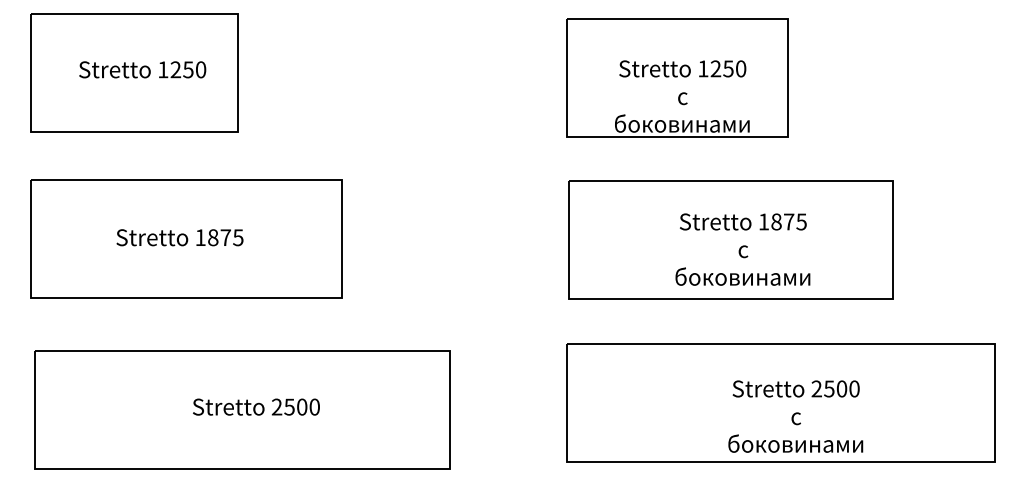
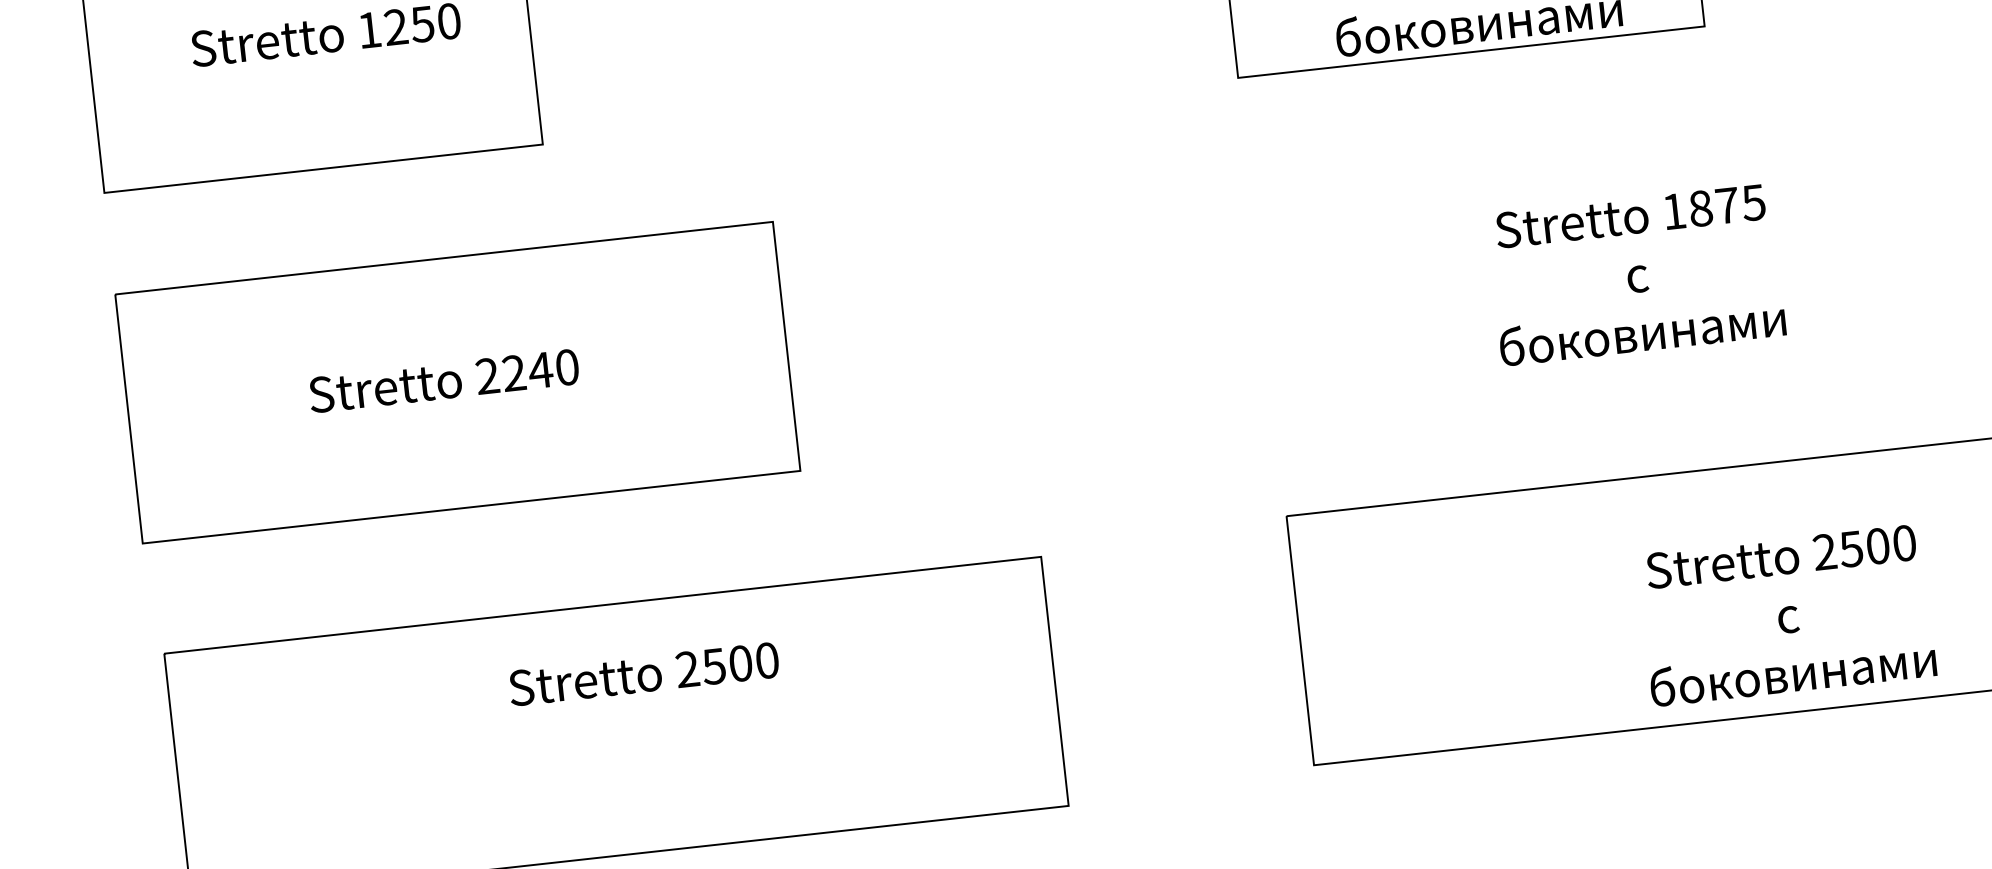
text: (219, 237) -> (527, 371), 1875 -> 2240
part: (730, 239) -> (1607, 256), removed
text: (256, 406) -> (644, 672), moved

